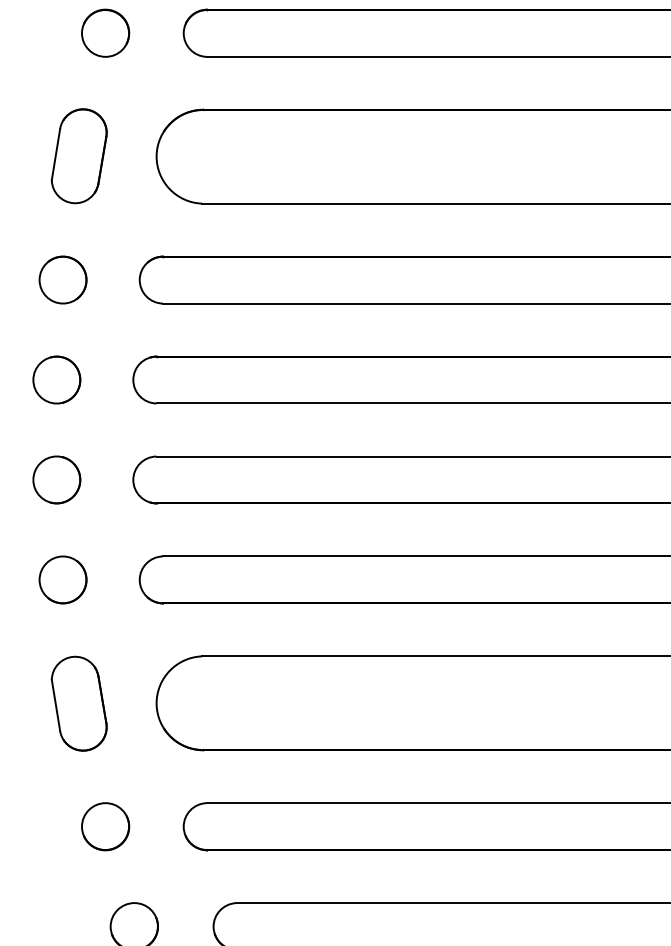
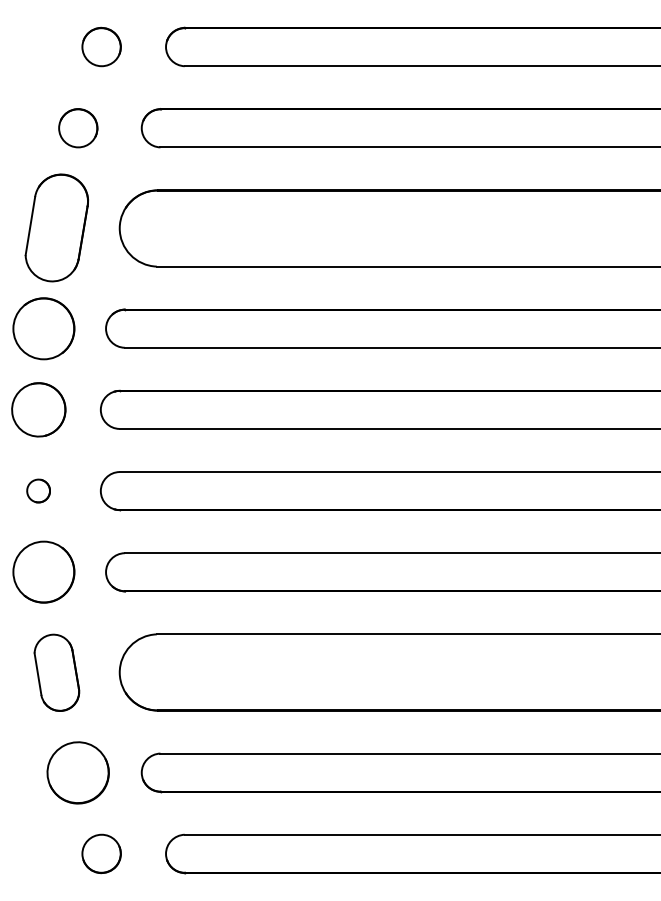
part: (78, 156) -> (56, 228), size x1.4
part: (62, 279) -> (43, 328), size x1.6
part: (56, 379) -> (38, 409), size x1.4
part: (56, 479) -> (38, 490), size x0.6
part: (62, 580) -> (43, 572), size x1.6
part: (105, 826) -> (78, 772), size x1.6

